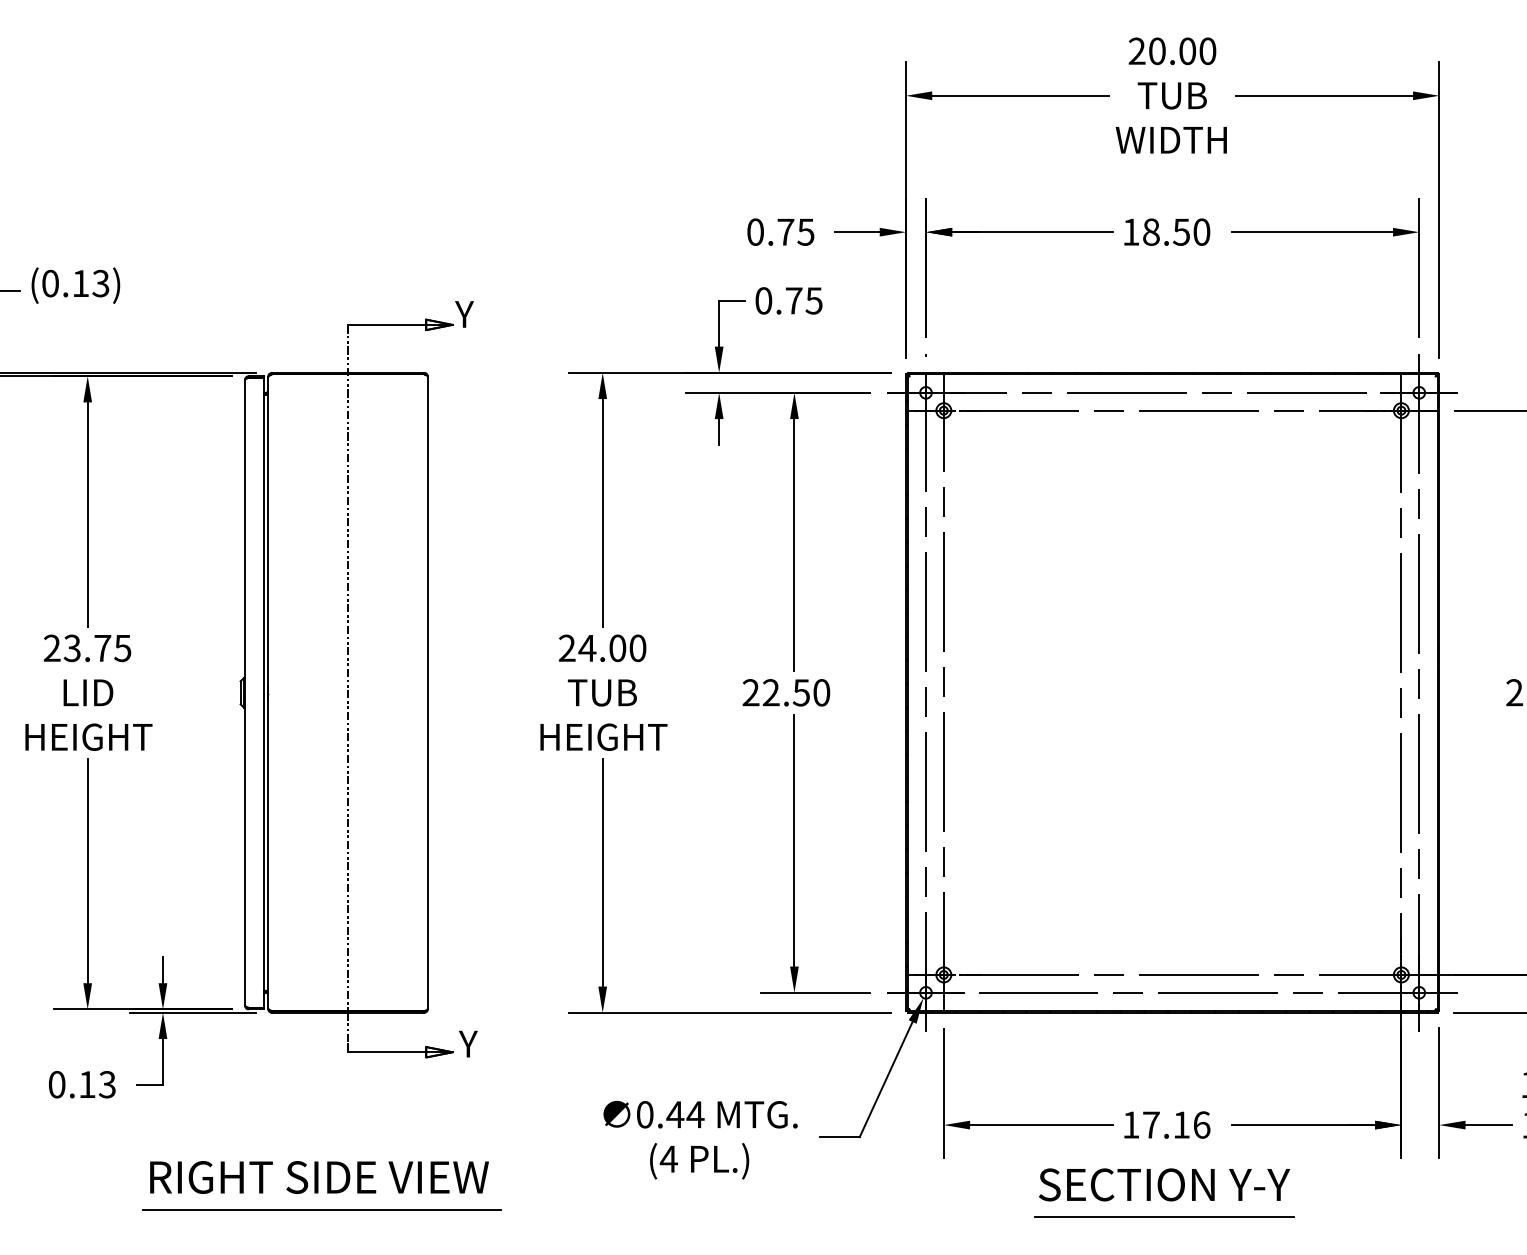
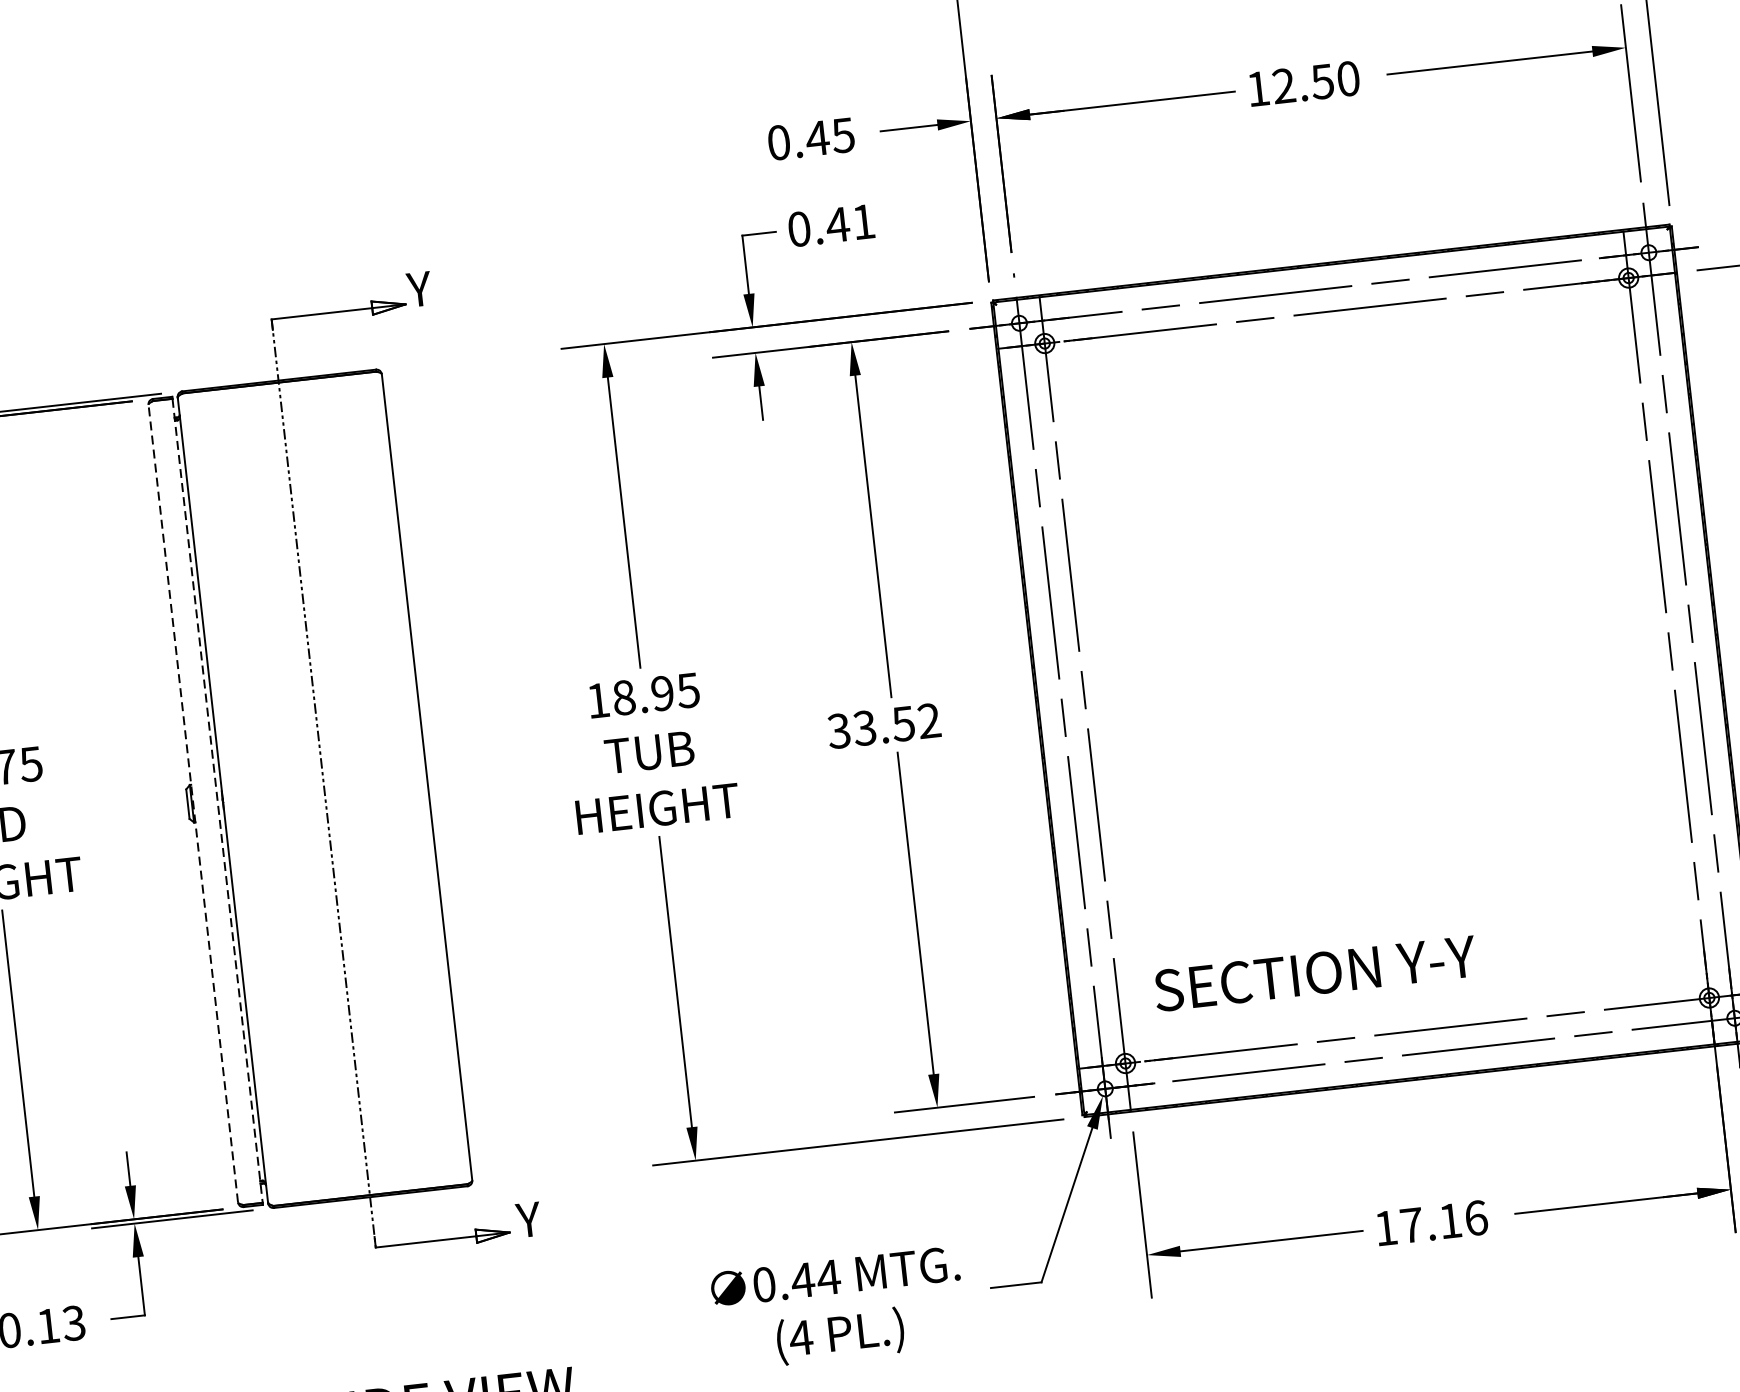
text: (785, 231) -> (817, 137), 0.75 -> 0.45
text: (1151, 231) -> (1284, 85), 18.50 -> 12.50
text: (803, 300) -> (849, 223), 0.75 -> 0.41
text: (602, 648) -> (643, 695), 24.00 -> 18.95
line: (244, 692) -> (192, 803), solid -> dashed
text: (786, 692) -> (884, 725), 22.50 -> 33.52
line: (263, 693) -> (217, 801), solid -> dashed
text: (1164, 1184) -> (1315, 973), moved
line: (1164, 1217) -> (1441, 1341), removed

